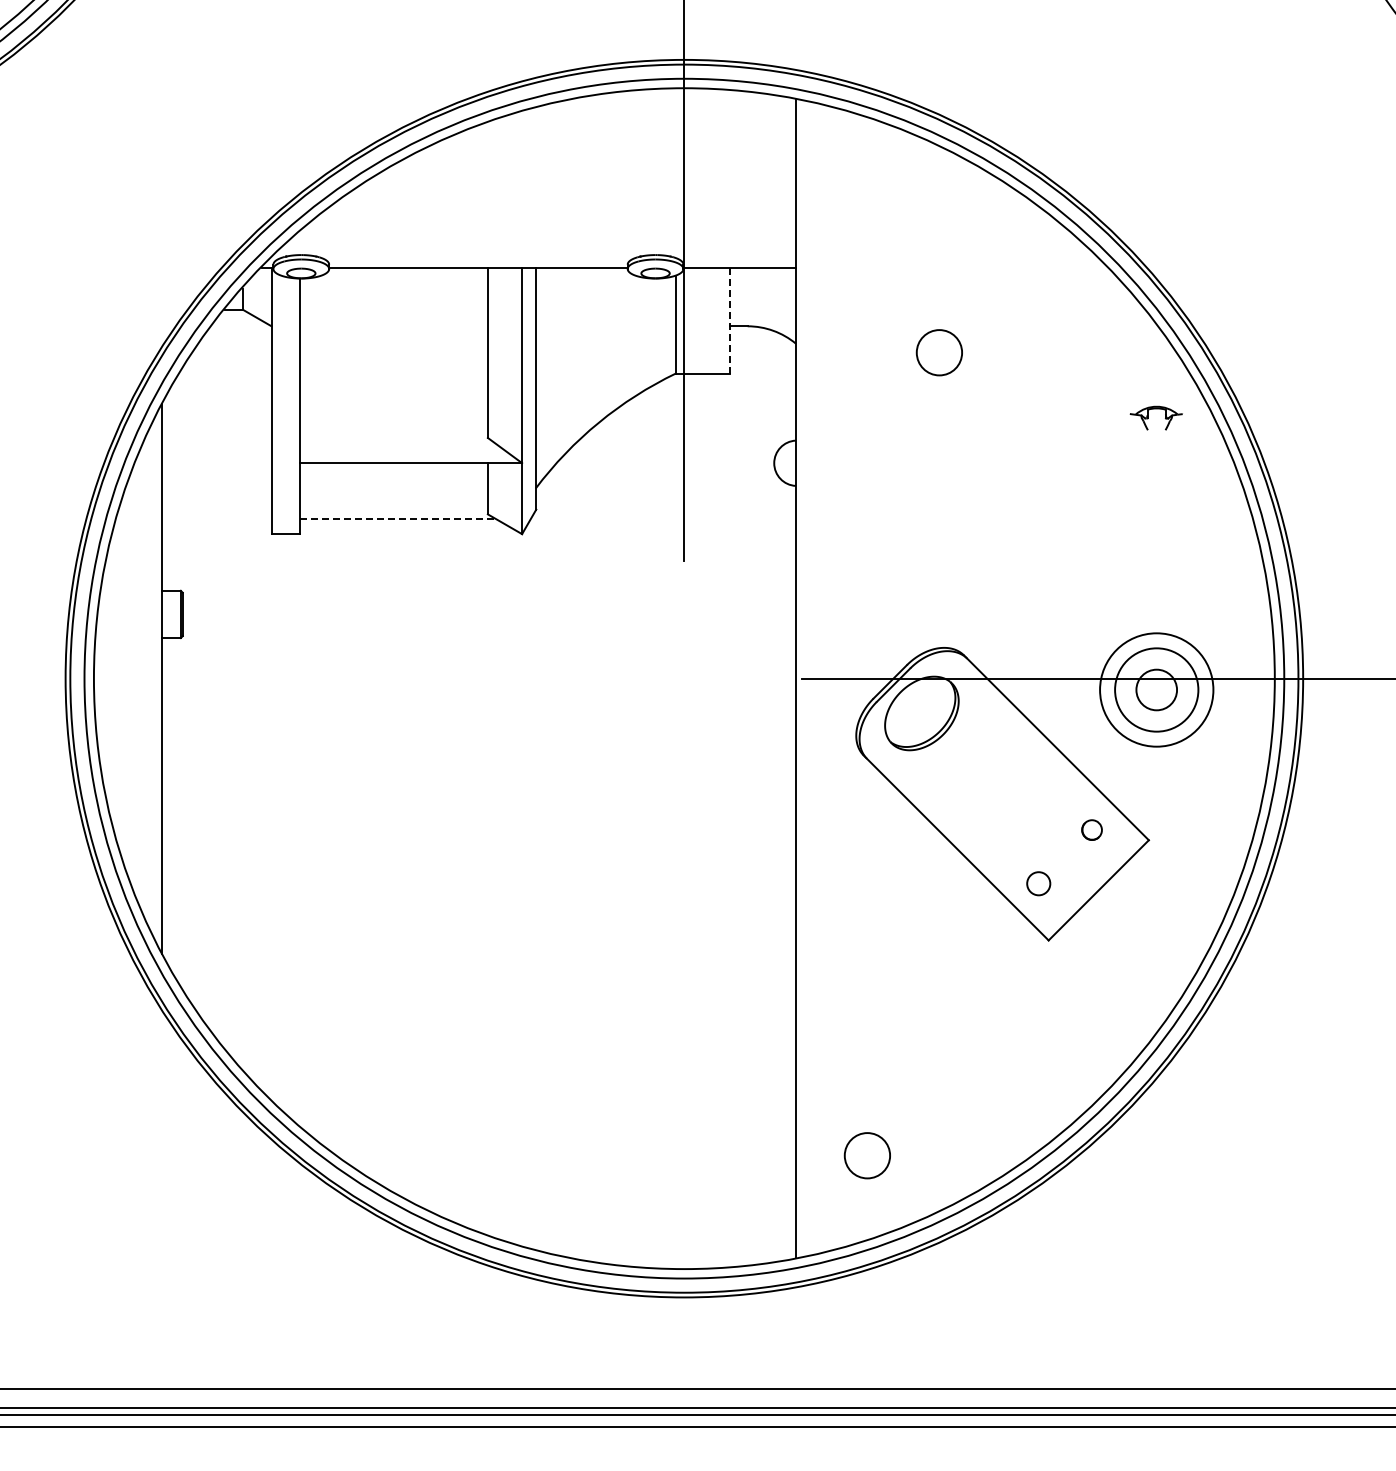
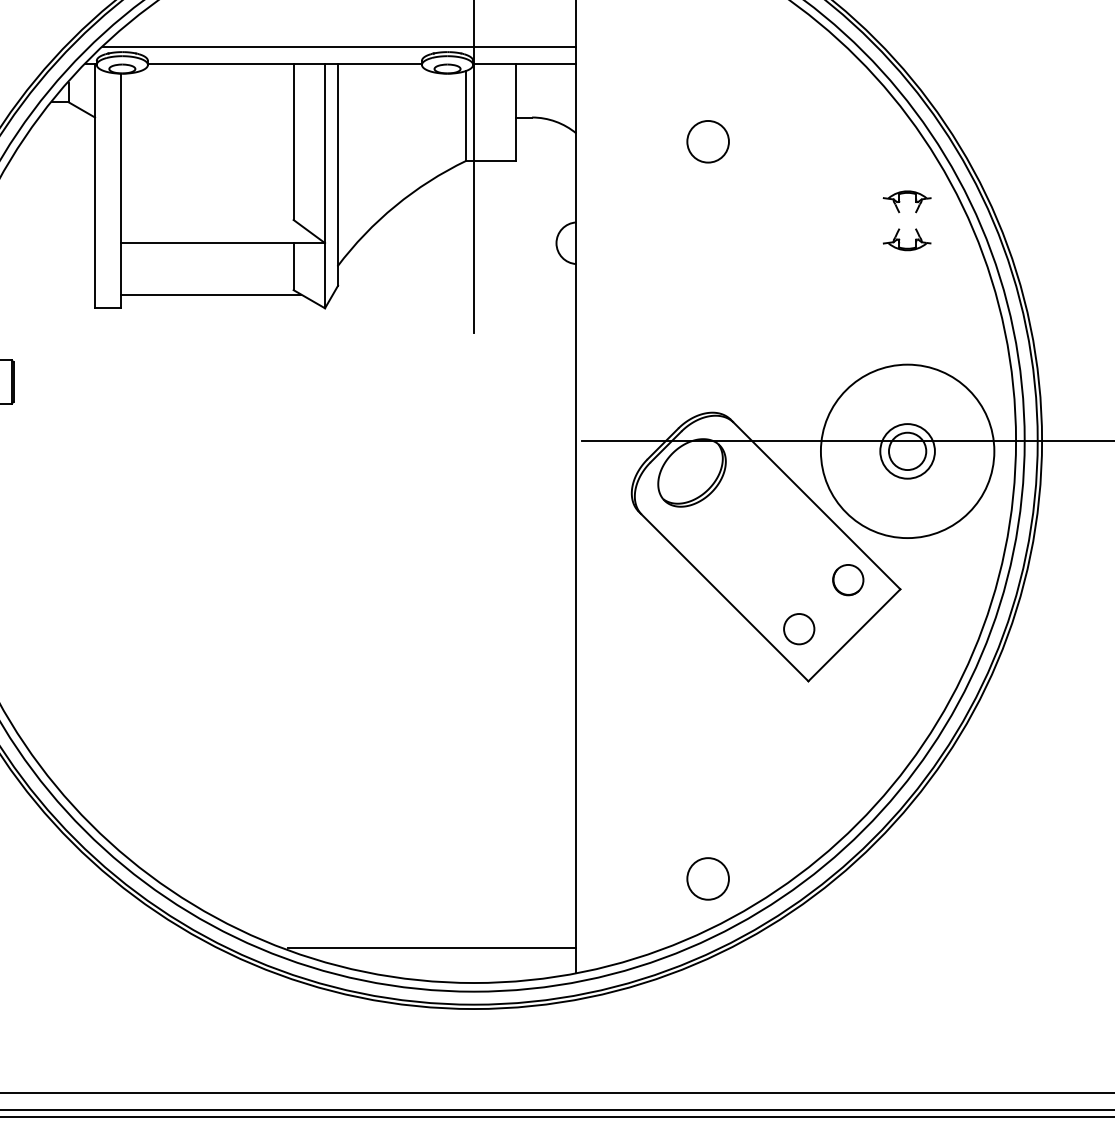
line: (537, 249) -> (339, 47), added
line: (729, 320) -> (515, 112), dashed -> solid
part: (1148, 459) -> (900, 239), added
line: (398, 519) -> (211, 294), dashed -> solid
circle: (1156, 689) -> (907, 450), size x0.71
circle: (1156, 689) -> (907, 450), size x1.67
circle: (1091, 829) -> (847, 579), size x1.67
circle: (1038, 883) -> (799, 629), size x1.43
circle: (866, 1155) -> (707, 878), moved
line: (638, 1231) -> (431, 948), added

